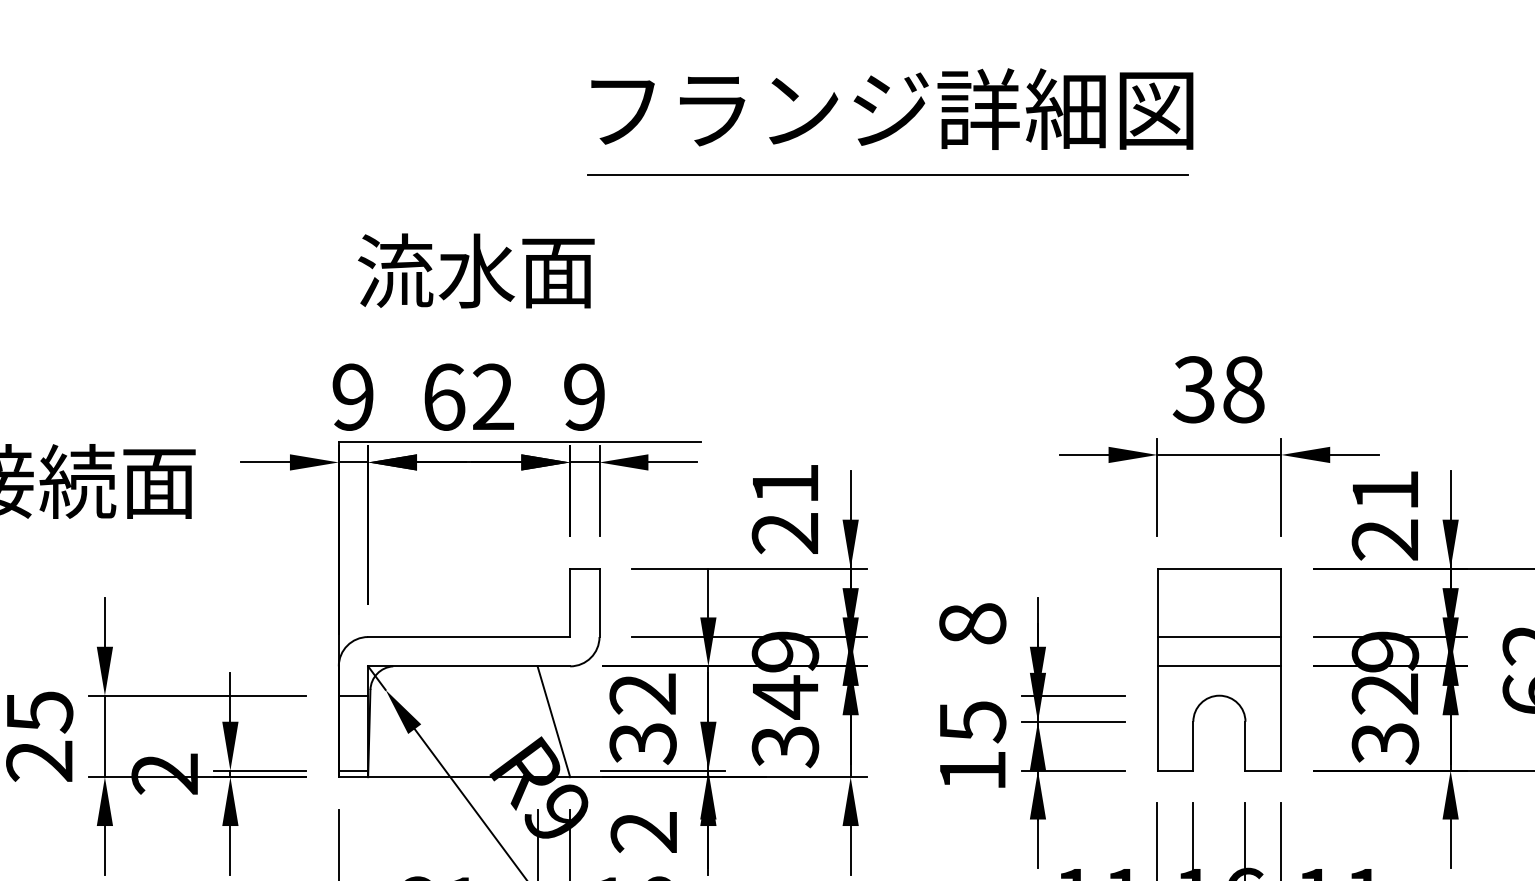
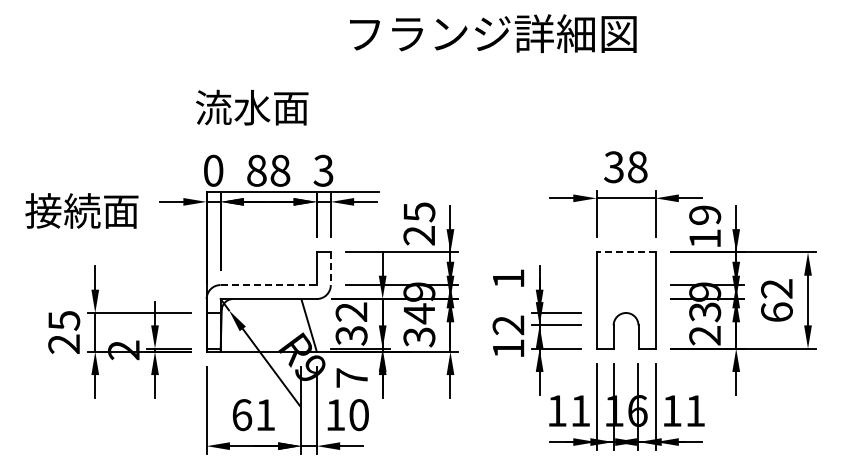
text: (892, 108) -> (493, 33), moved
line: (888, 173) -> (468, 64), removed
text: (477, 270) -> (252, 107), moved
text: (353, 396) -> (213, 170), 9 -> 0
text: (468, 396) -> (268, 170), 62 -> 88
text: (584, 396) -> (323, 170), 9 -> 3
text: (785, 484) -> (419, 212), 21 -> 25
text: (1386, 514) -> (705, 226), 21 -> 19
line: (1218, 568) -> (625, 252), solid -> dashed
line: (598, 604) -> (330, 269), solid -> dashed
text: (972, 623) -> (508, 278), 8 -> 1
line: (470, 637) -> (269, 285), solid -> dashed
line: (1218, 637) -> (625, 285), removed
line: (1218, 667) -> (625, 299), removed
text: (1386, 717) -> (705, 323), 32 -> 23
text: (972, 721) -> (508, 325), 15 -> 12
text: (642, 831) -> (351, 377), 2 -> 7

